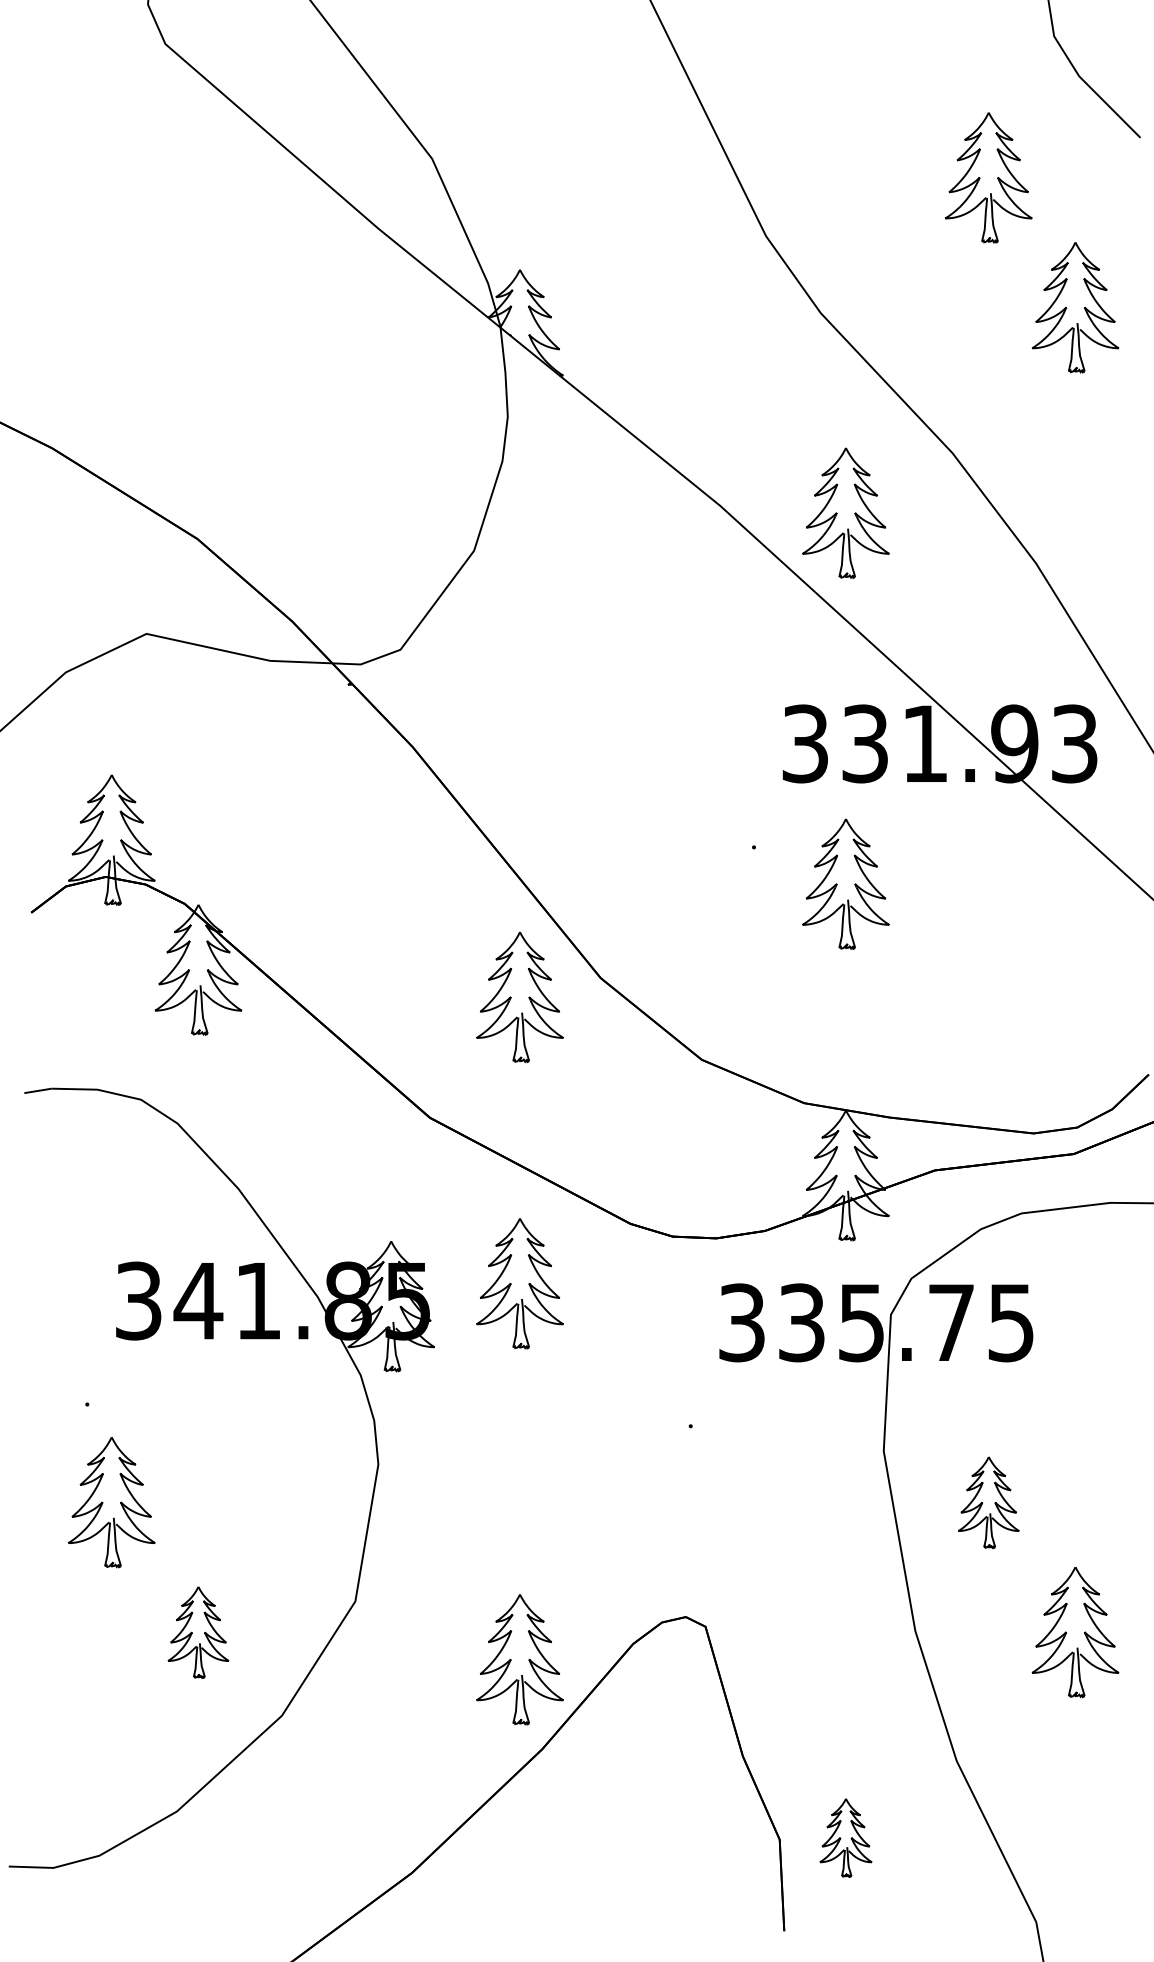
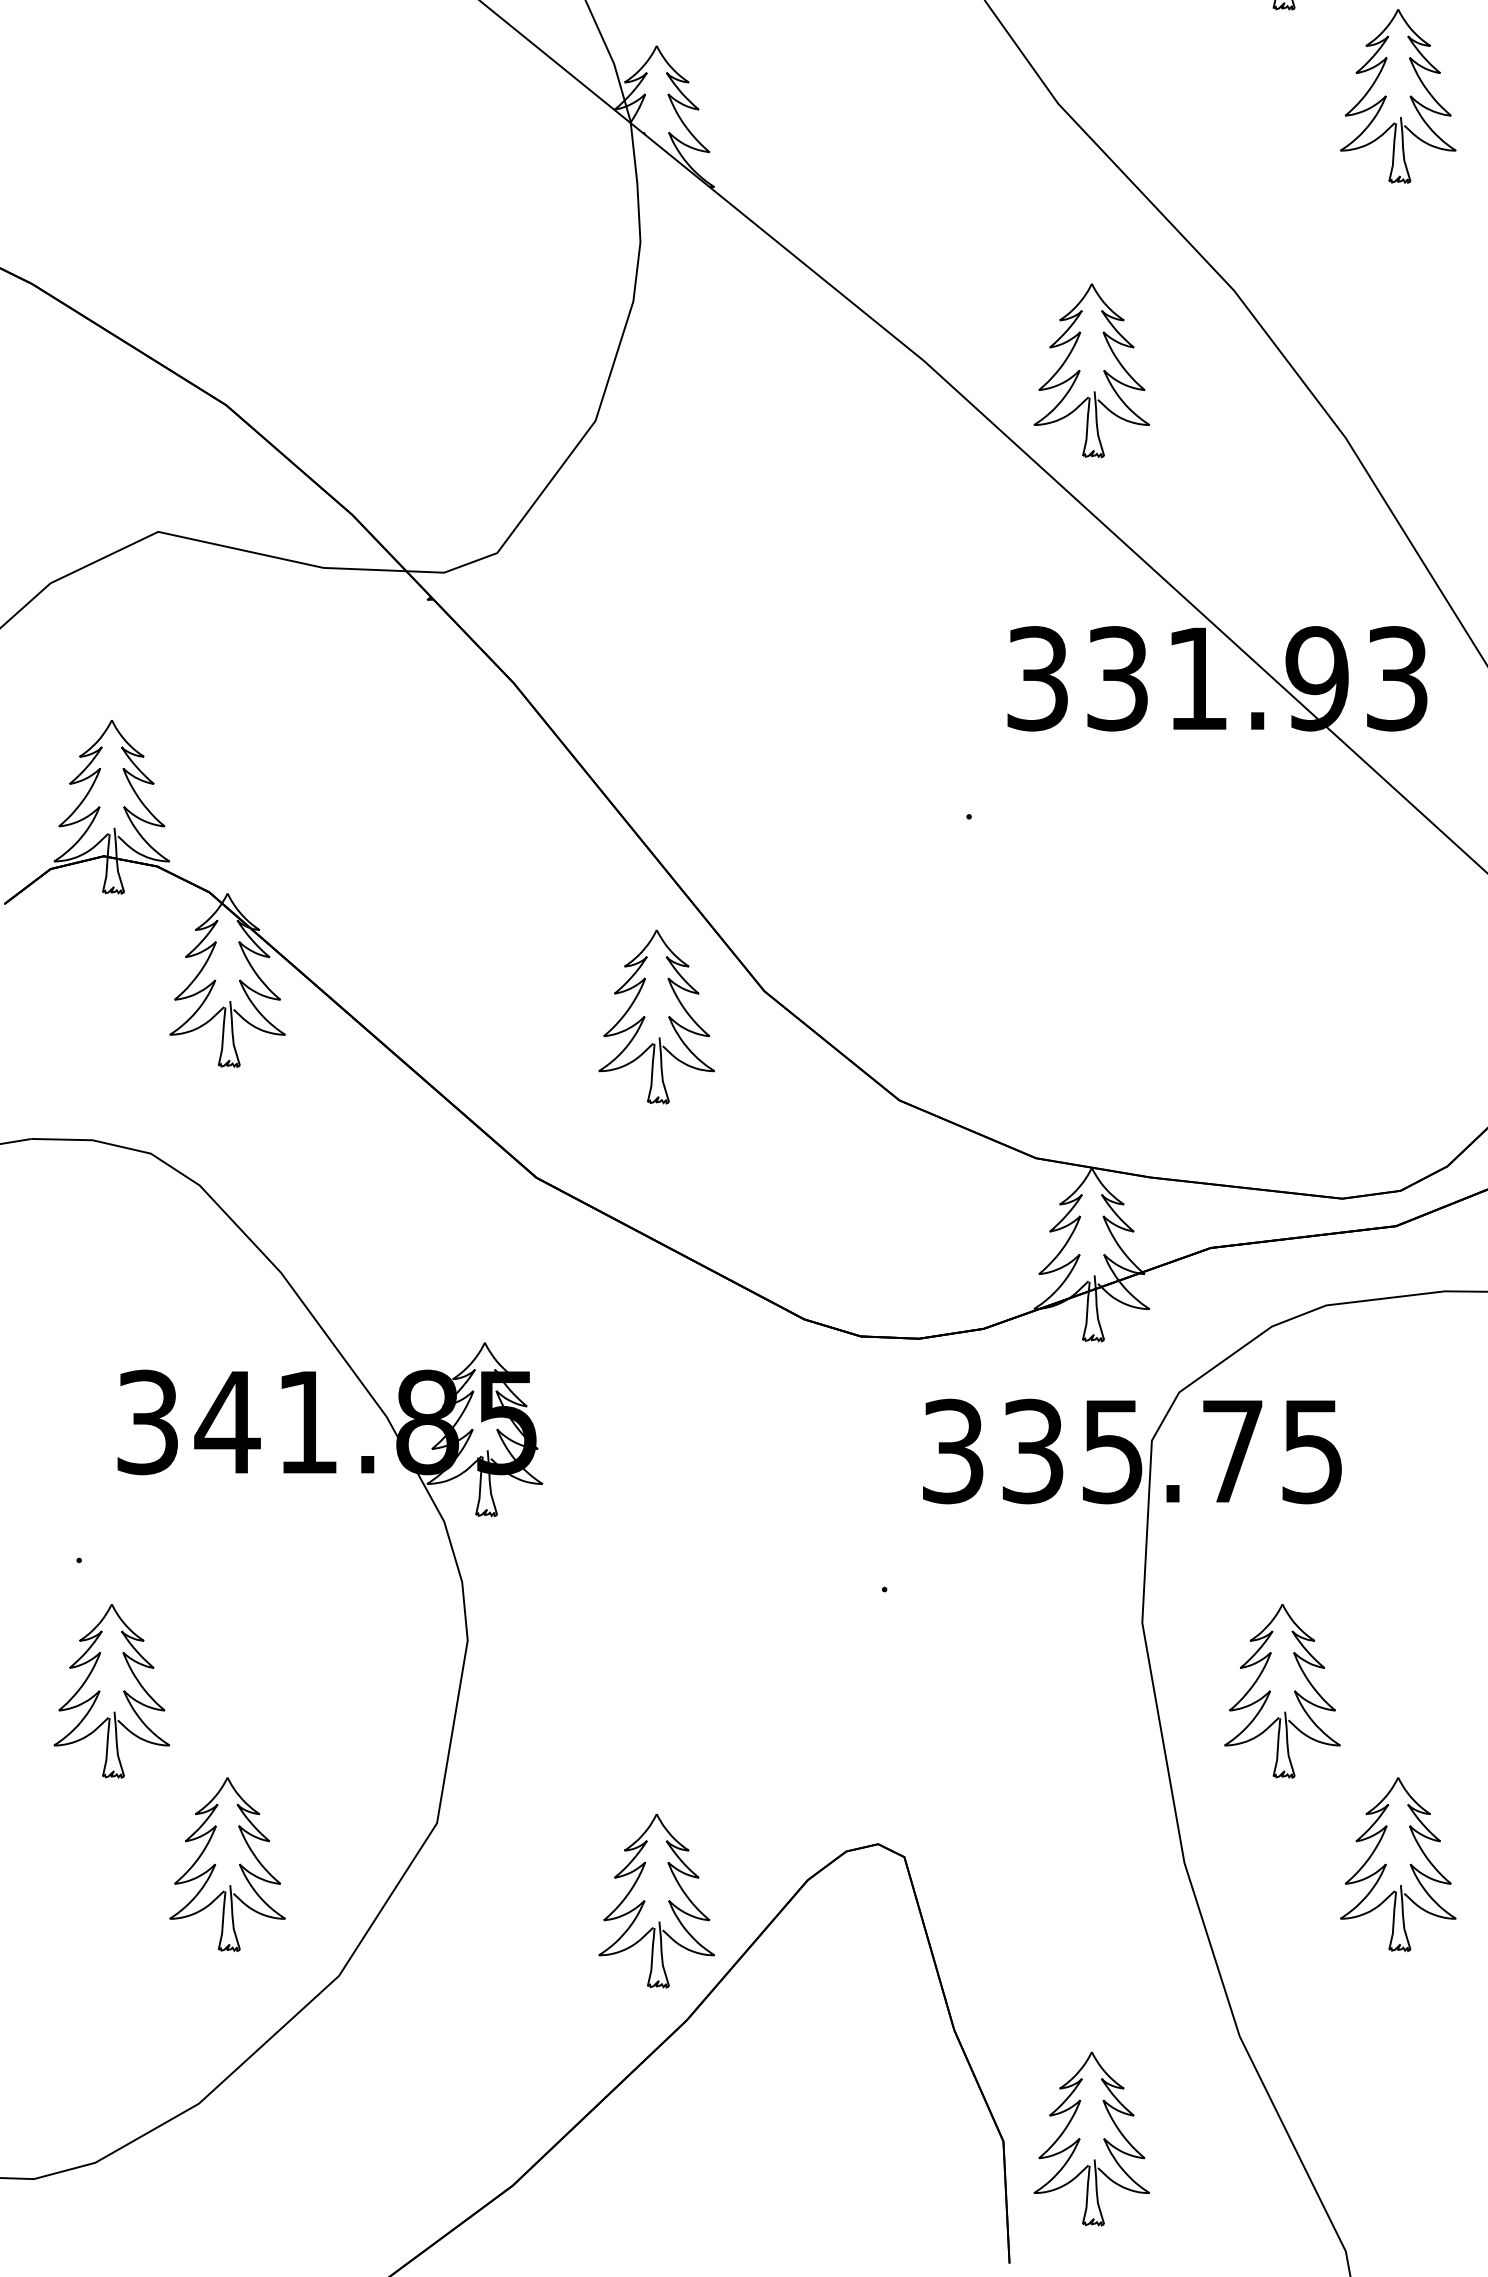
part: (845, 883) -> (1091, 865), removed
part: (519, 1283) -> (656, 1398), removed
part: (988, 1502) -> (1282, 1691), size x1.43
part: (198, 1632) -> (227, 1864), size x1.43
part: (845, 1837) -> (1091, 2138), size x1.67

